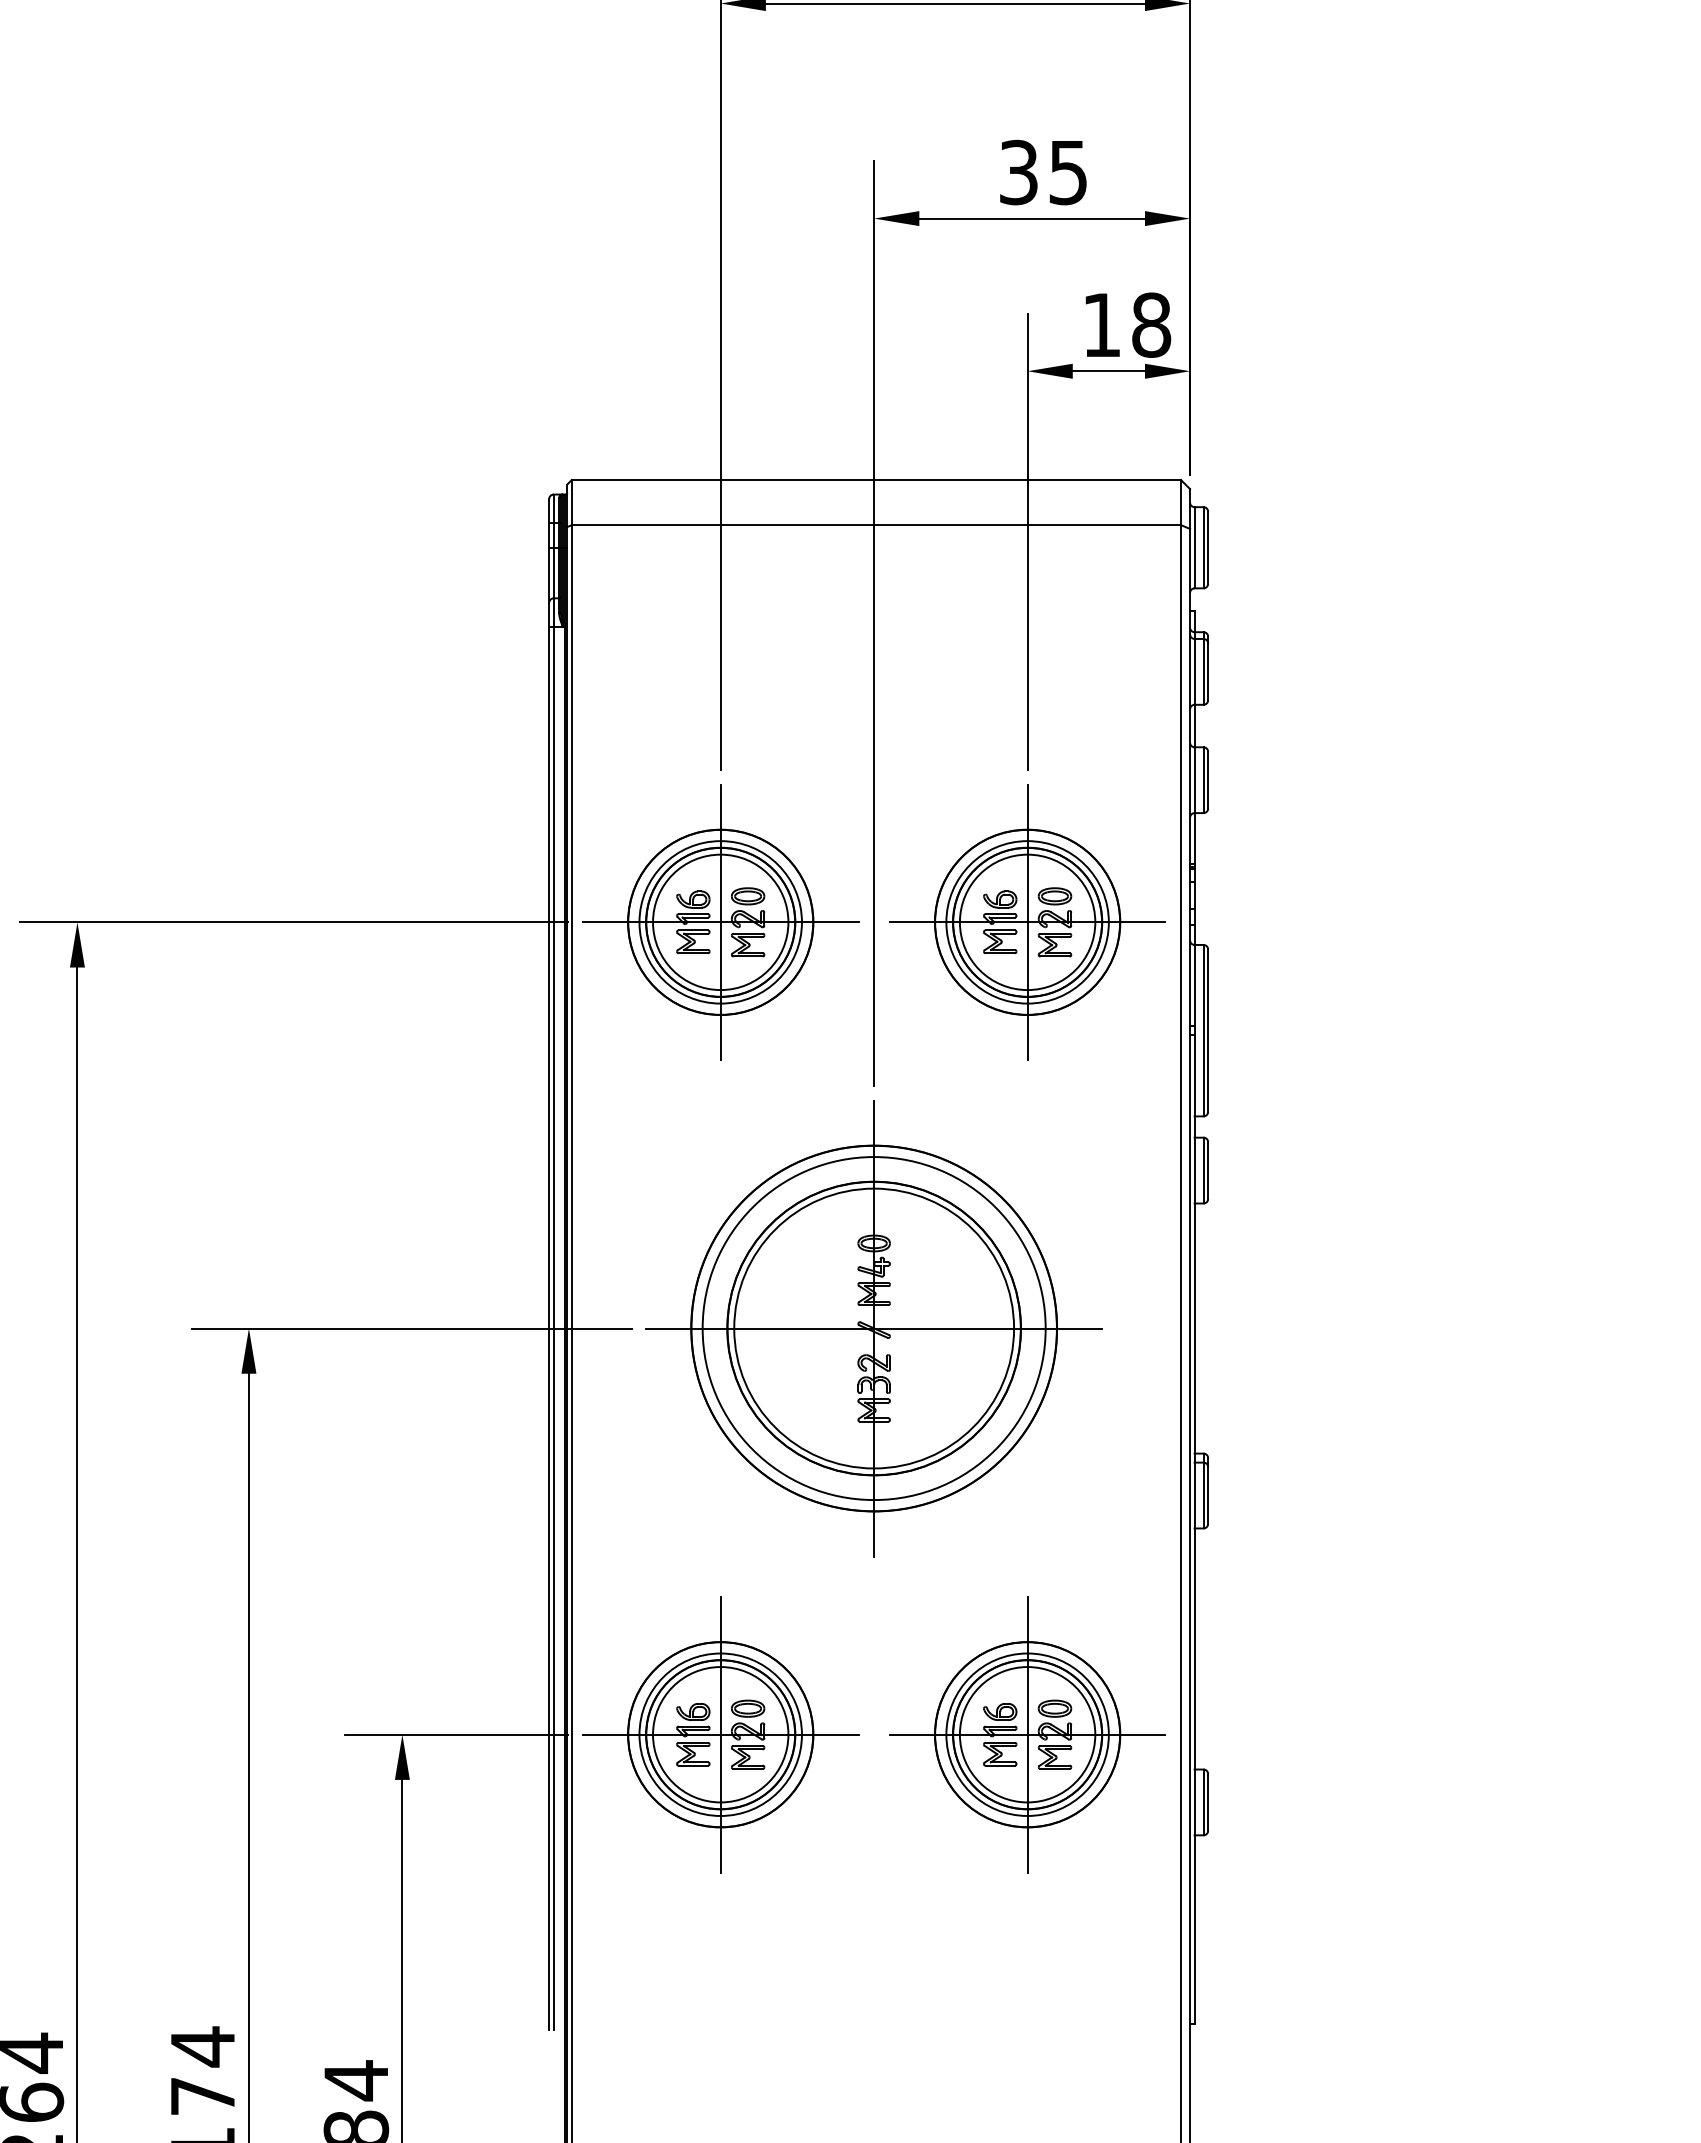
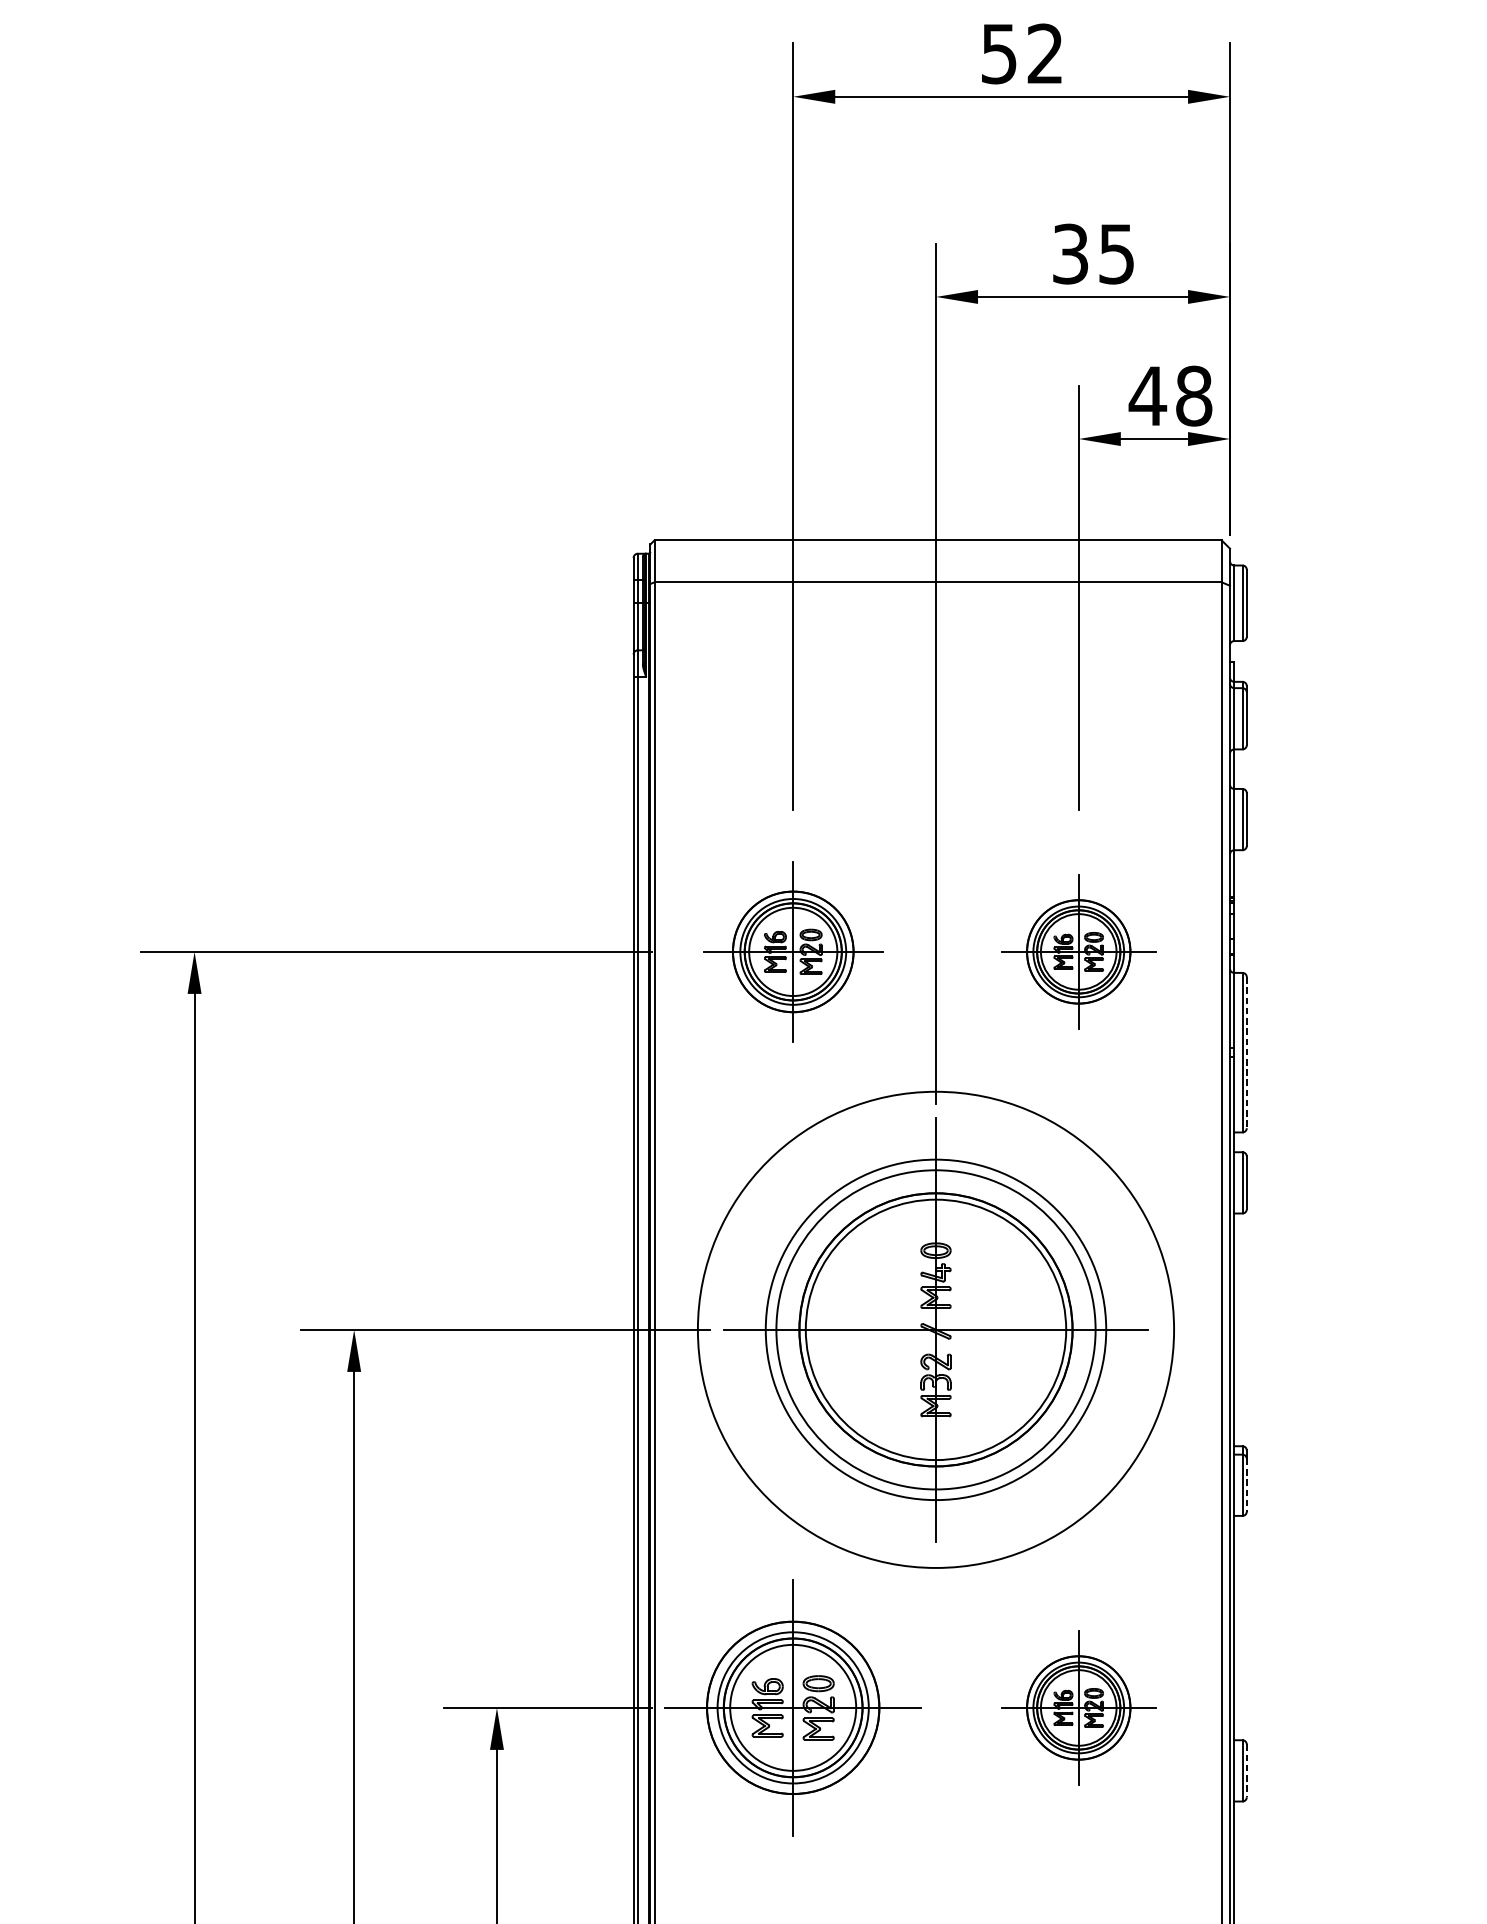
text: (1101, 324) -> (1147, 395), 18 -> 48
part: (720, 922) -> (792, 952), size x0.7
part: (1027, 922) -> (1078, 952), size x0.6
line: (1208, 1031) -> (1247, 1053), solid -> dashed
circle: (873, 1328) -> (935, 1329), size x1.4
line: (1208, 1496) -> (1247, 1486), solid -> dashed
part: (1027, 1734) -> (1078, 1707), size x0.6
line: (1208, 1802) -> (1247, 1770), solid -> dashed

